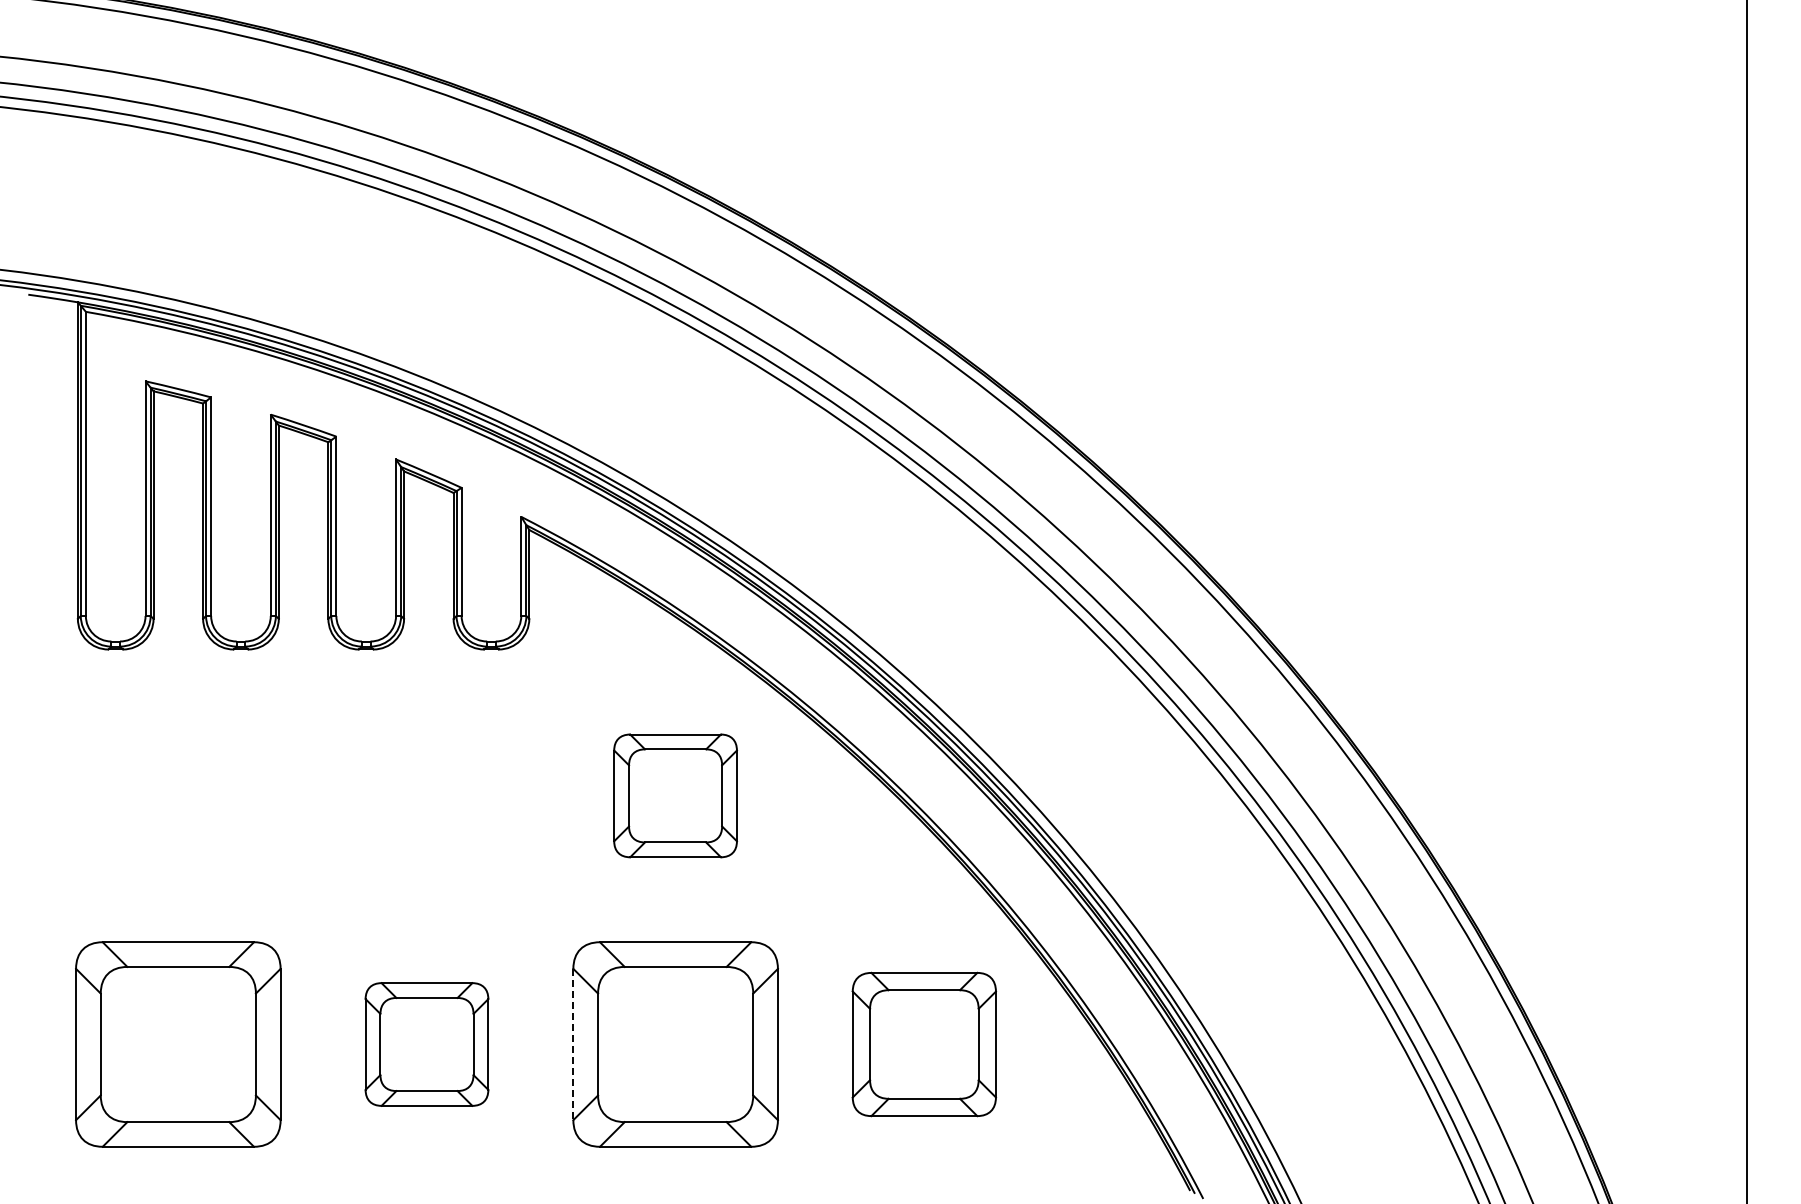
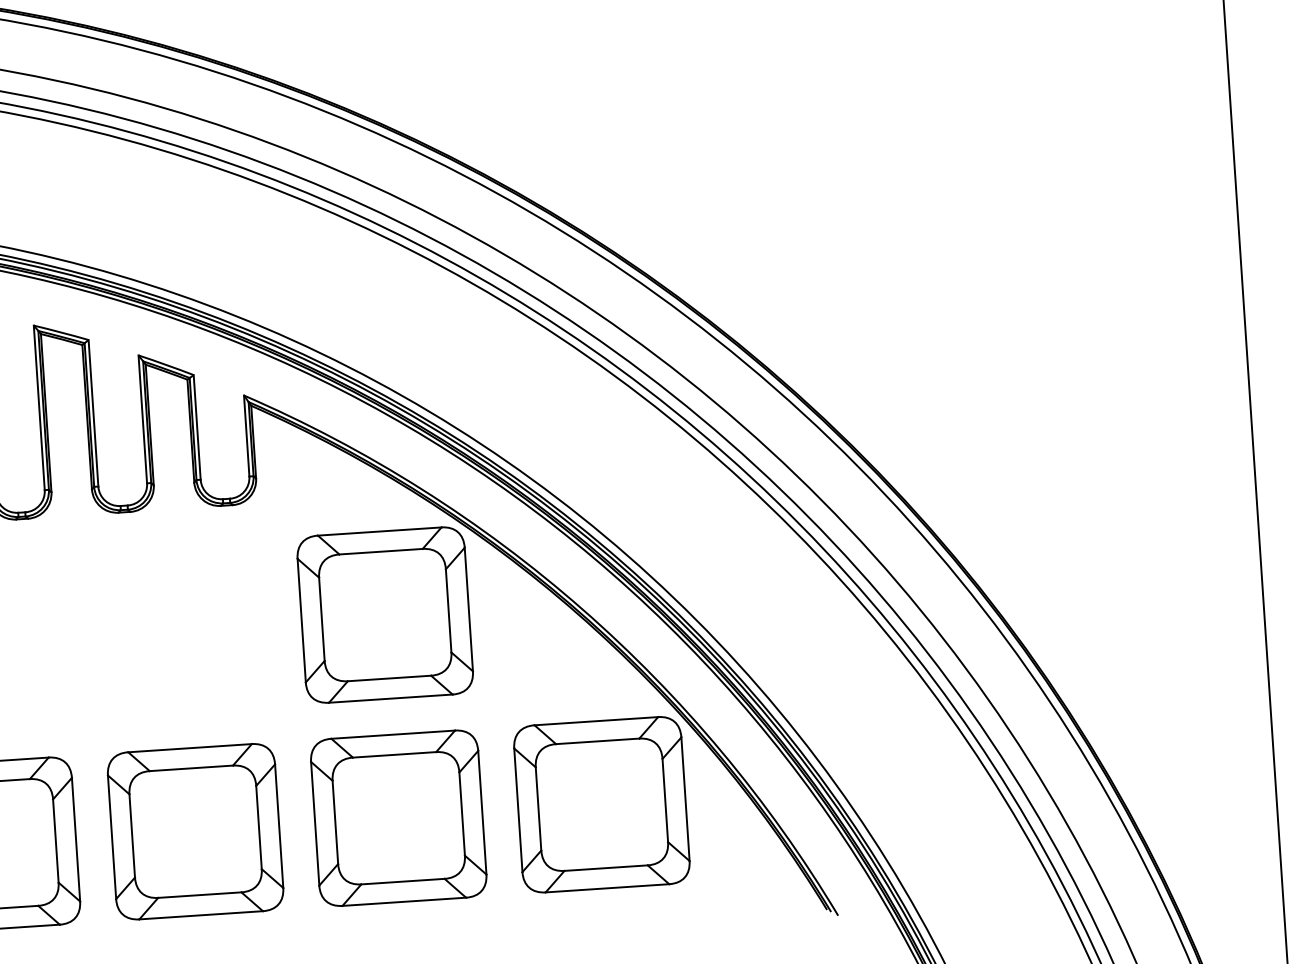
part: (675, 795) -> (385, 614), size x1.67
part: (426, 1044) -> (195, 831), size x1.67
line: (573, 1044) -> (315, 823), dashed -> solid
part: (924, 1044) -> (602, 804), size x1.43

